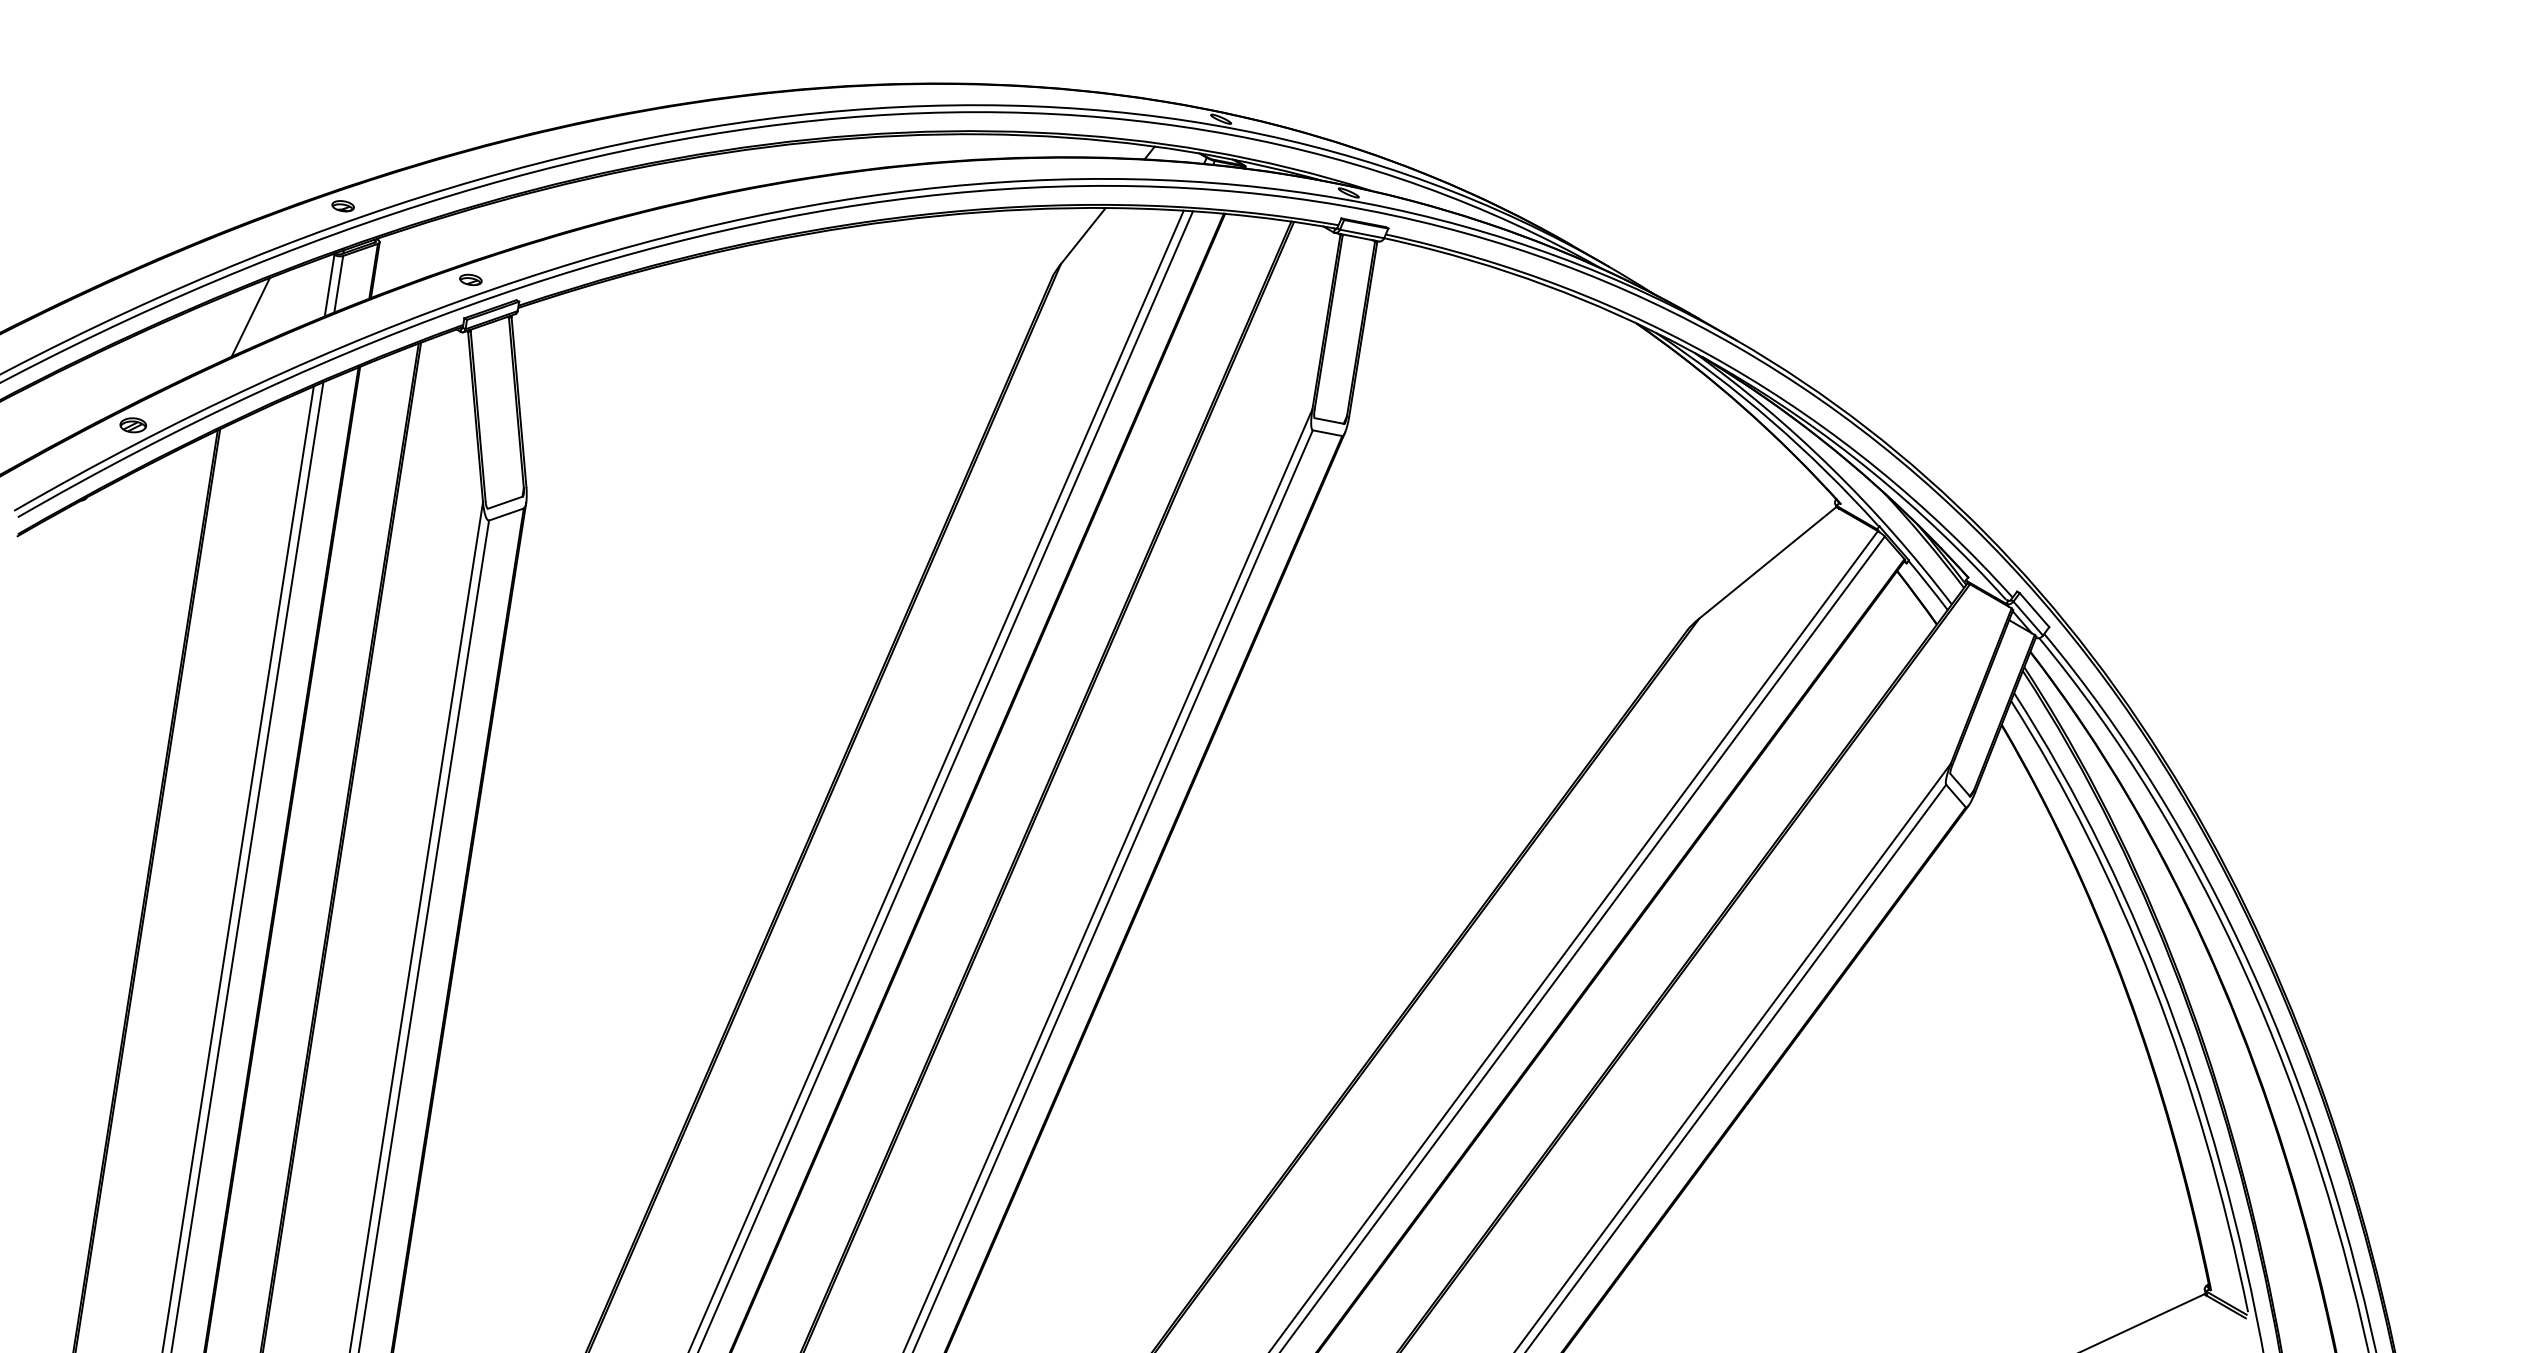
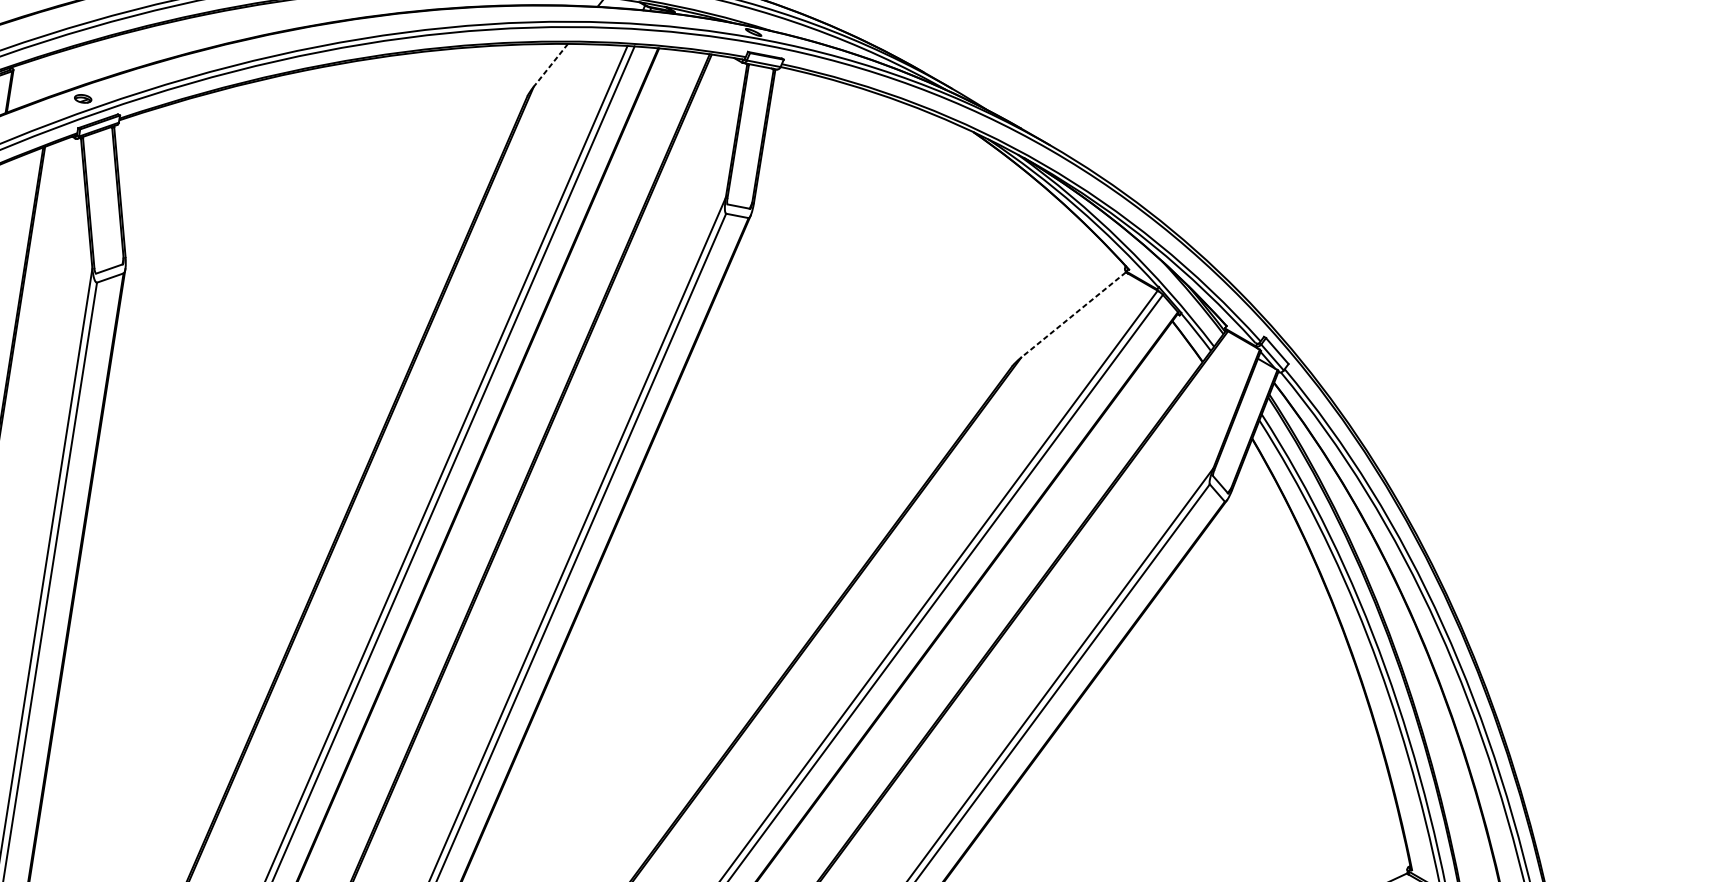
line: (1083, 236) -> (551, 65), solid -> dashed
line: (1767, 563) -> (1073, 315), solid -> dashed

